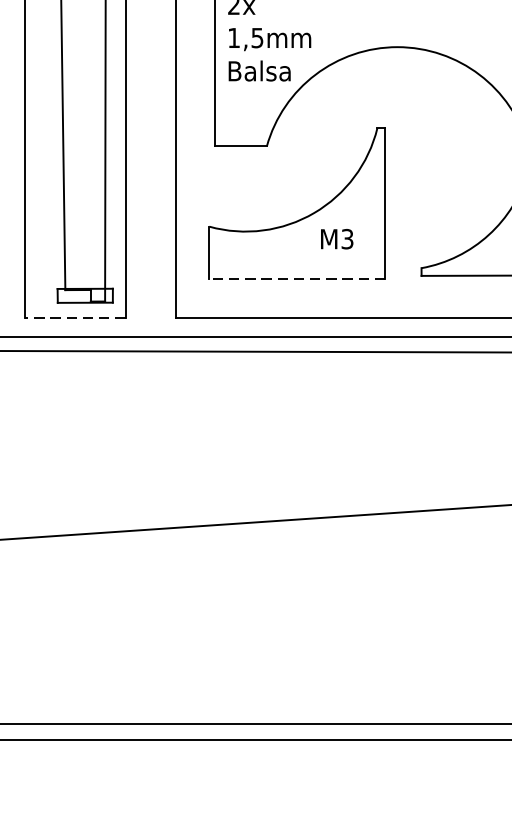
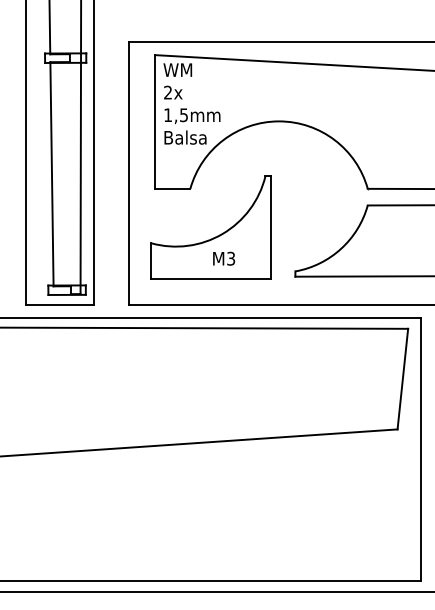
text: (337, 238) -> (224, 258), moved
line: (297, 278) -> (211, 278), dashed -> solid
line: (74, 318) -> (59, 305), dashed -> solid

